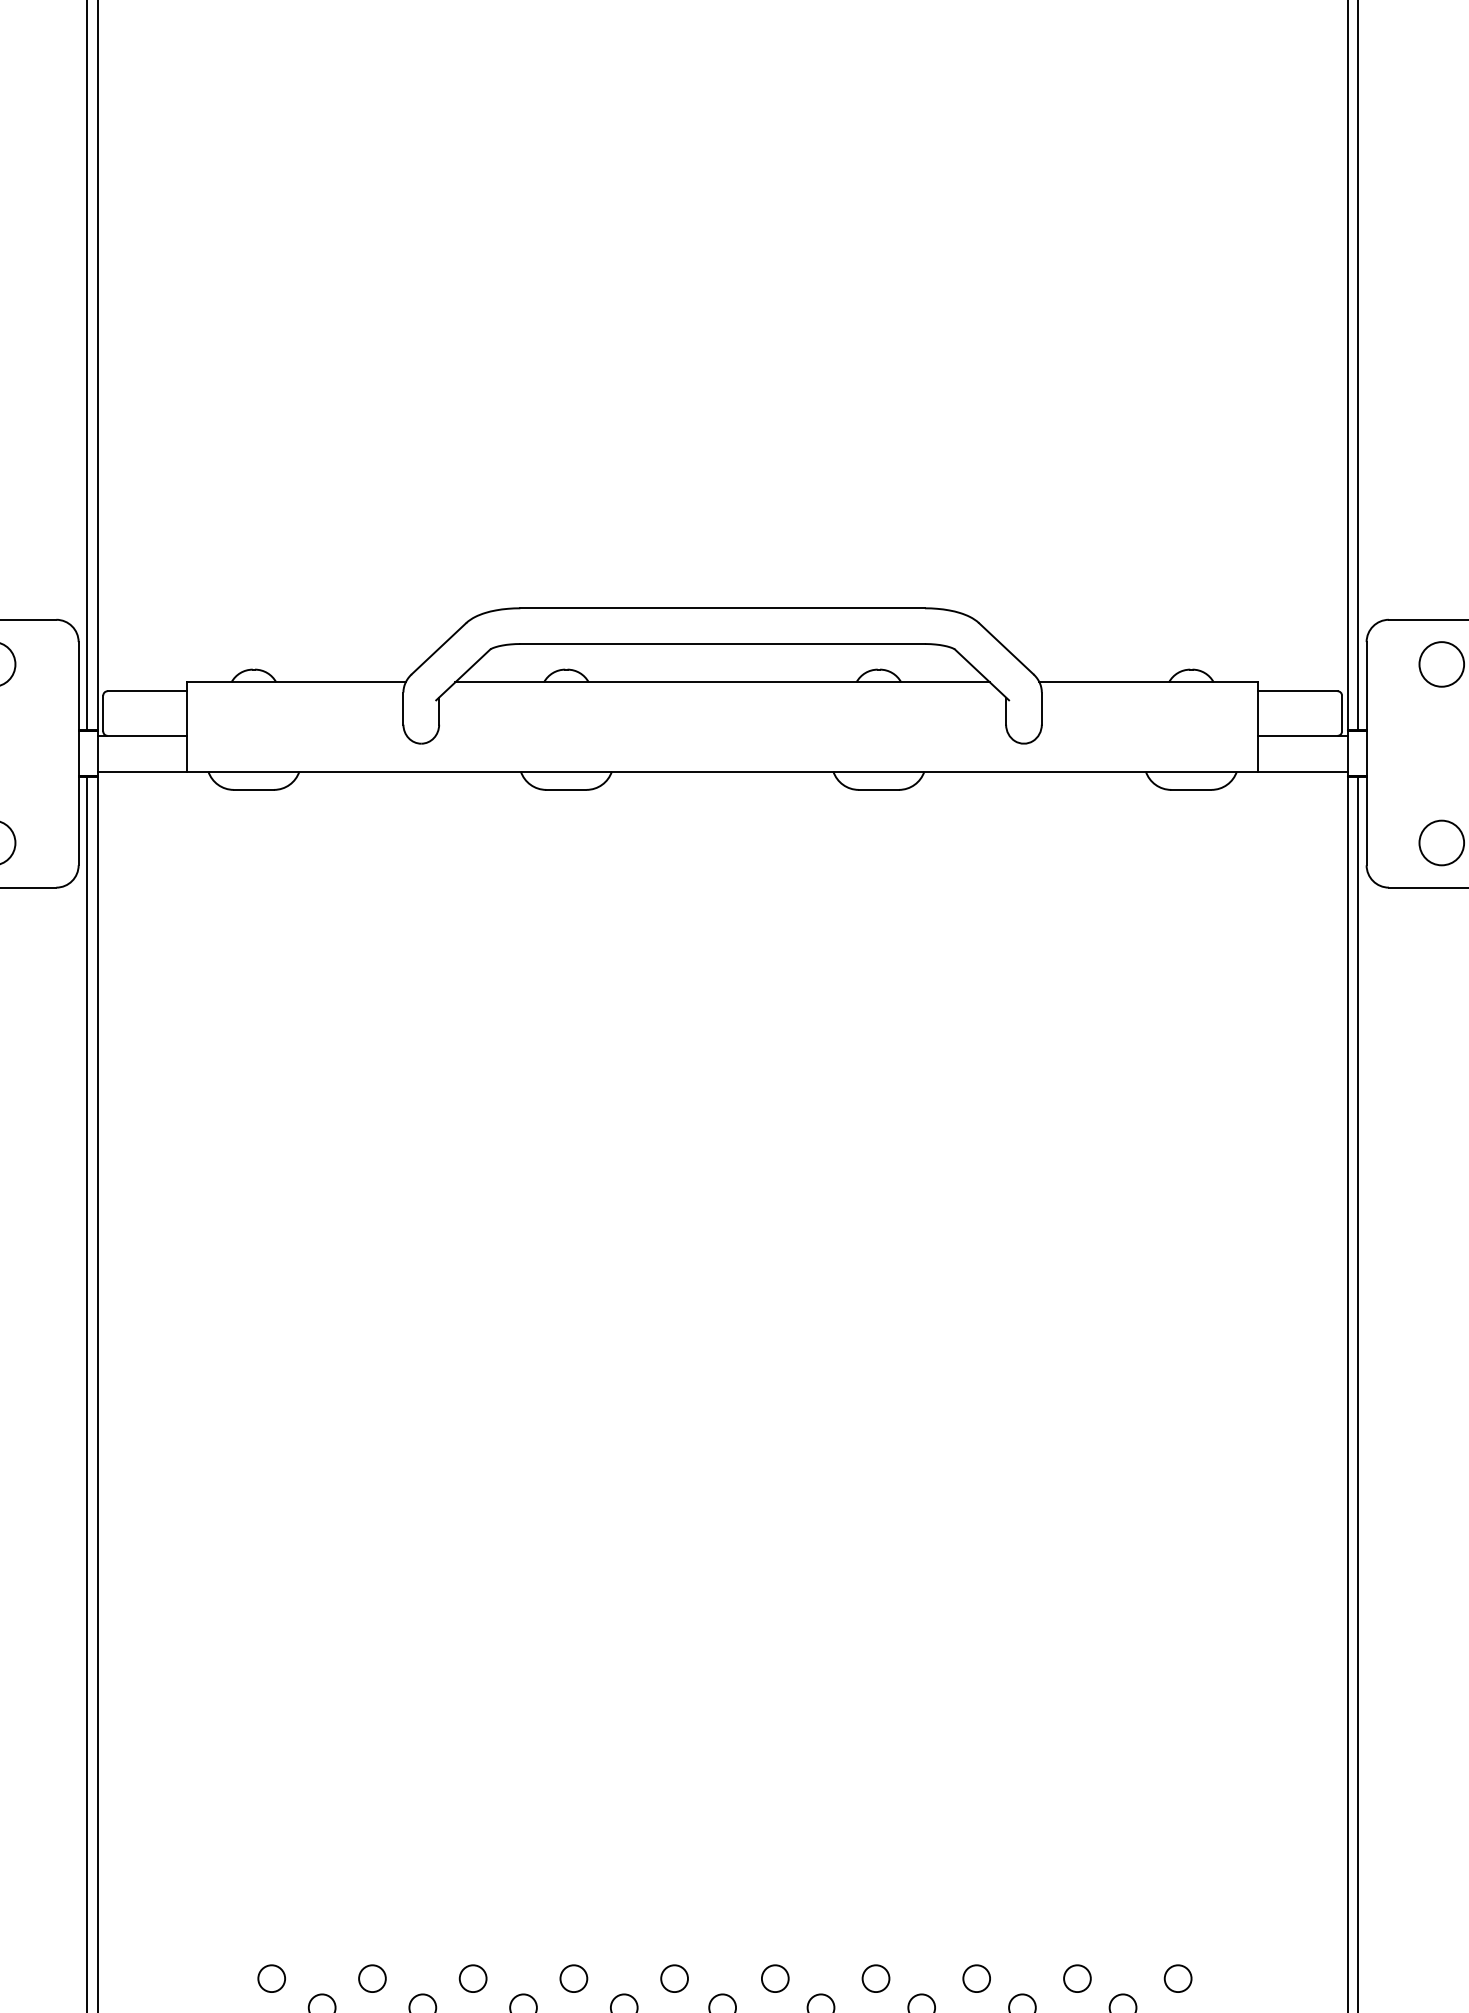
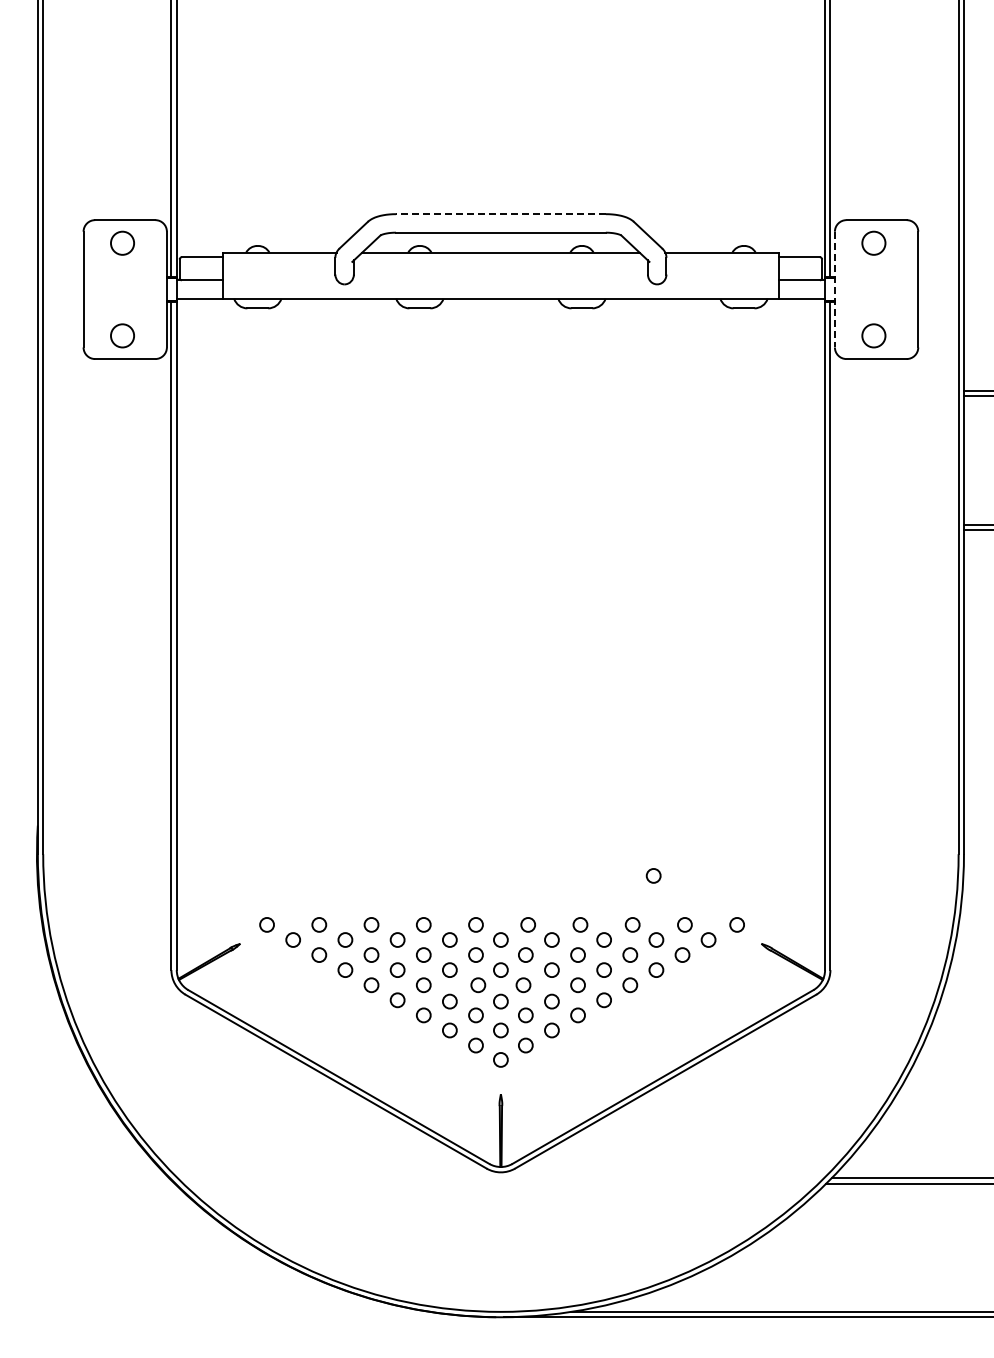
line: (721, 608) -> (500, 214), solid -> dashed
line: (1365, 753) -> (834, 289), solid -> dashed
circle: (1016, 1883) -> (653, 875), added

